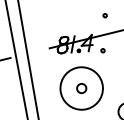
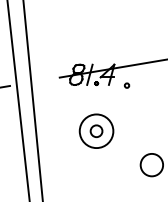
circle: (104, 15) -> (132, 41), removed
circle: (81, 88) -> (96, 131), size x0.62

